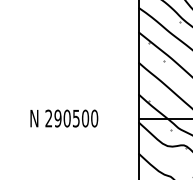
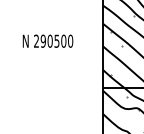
text: (63, 117) -> (47, 40), moved

